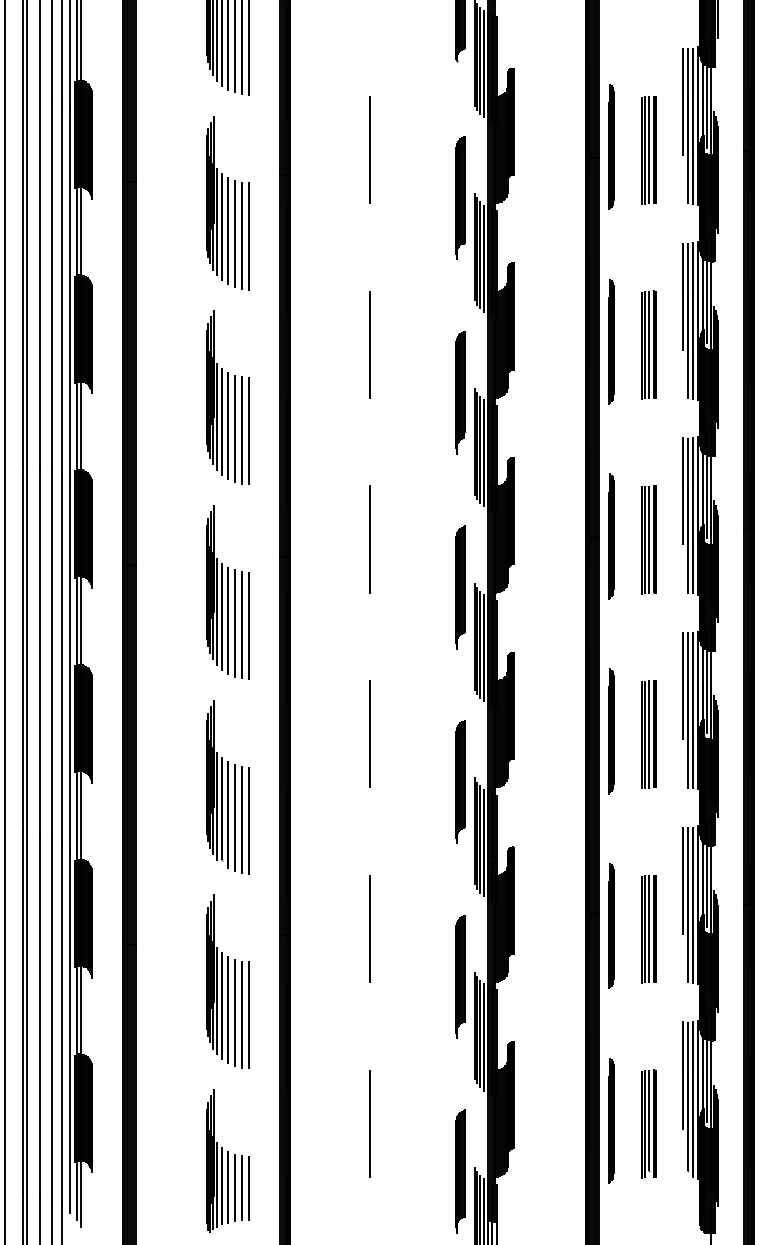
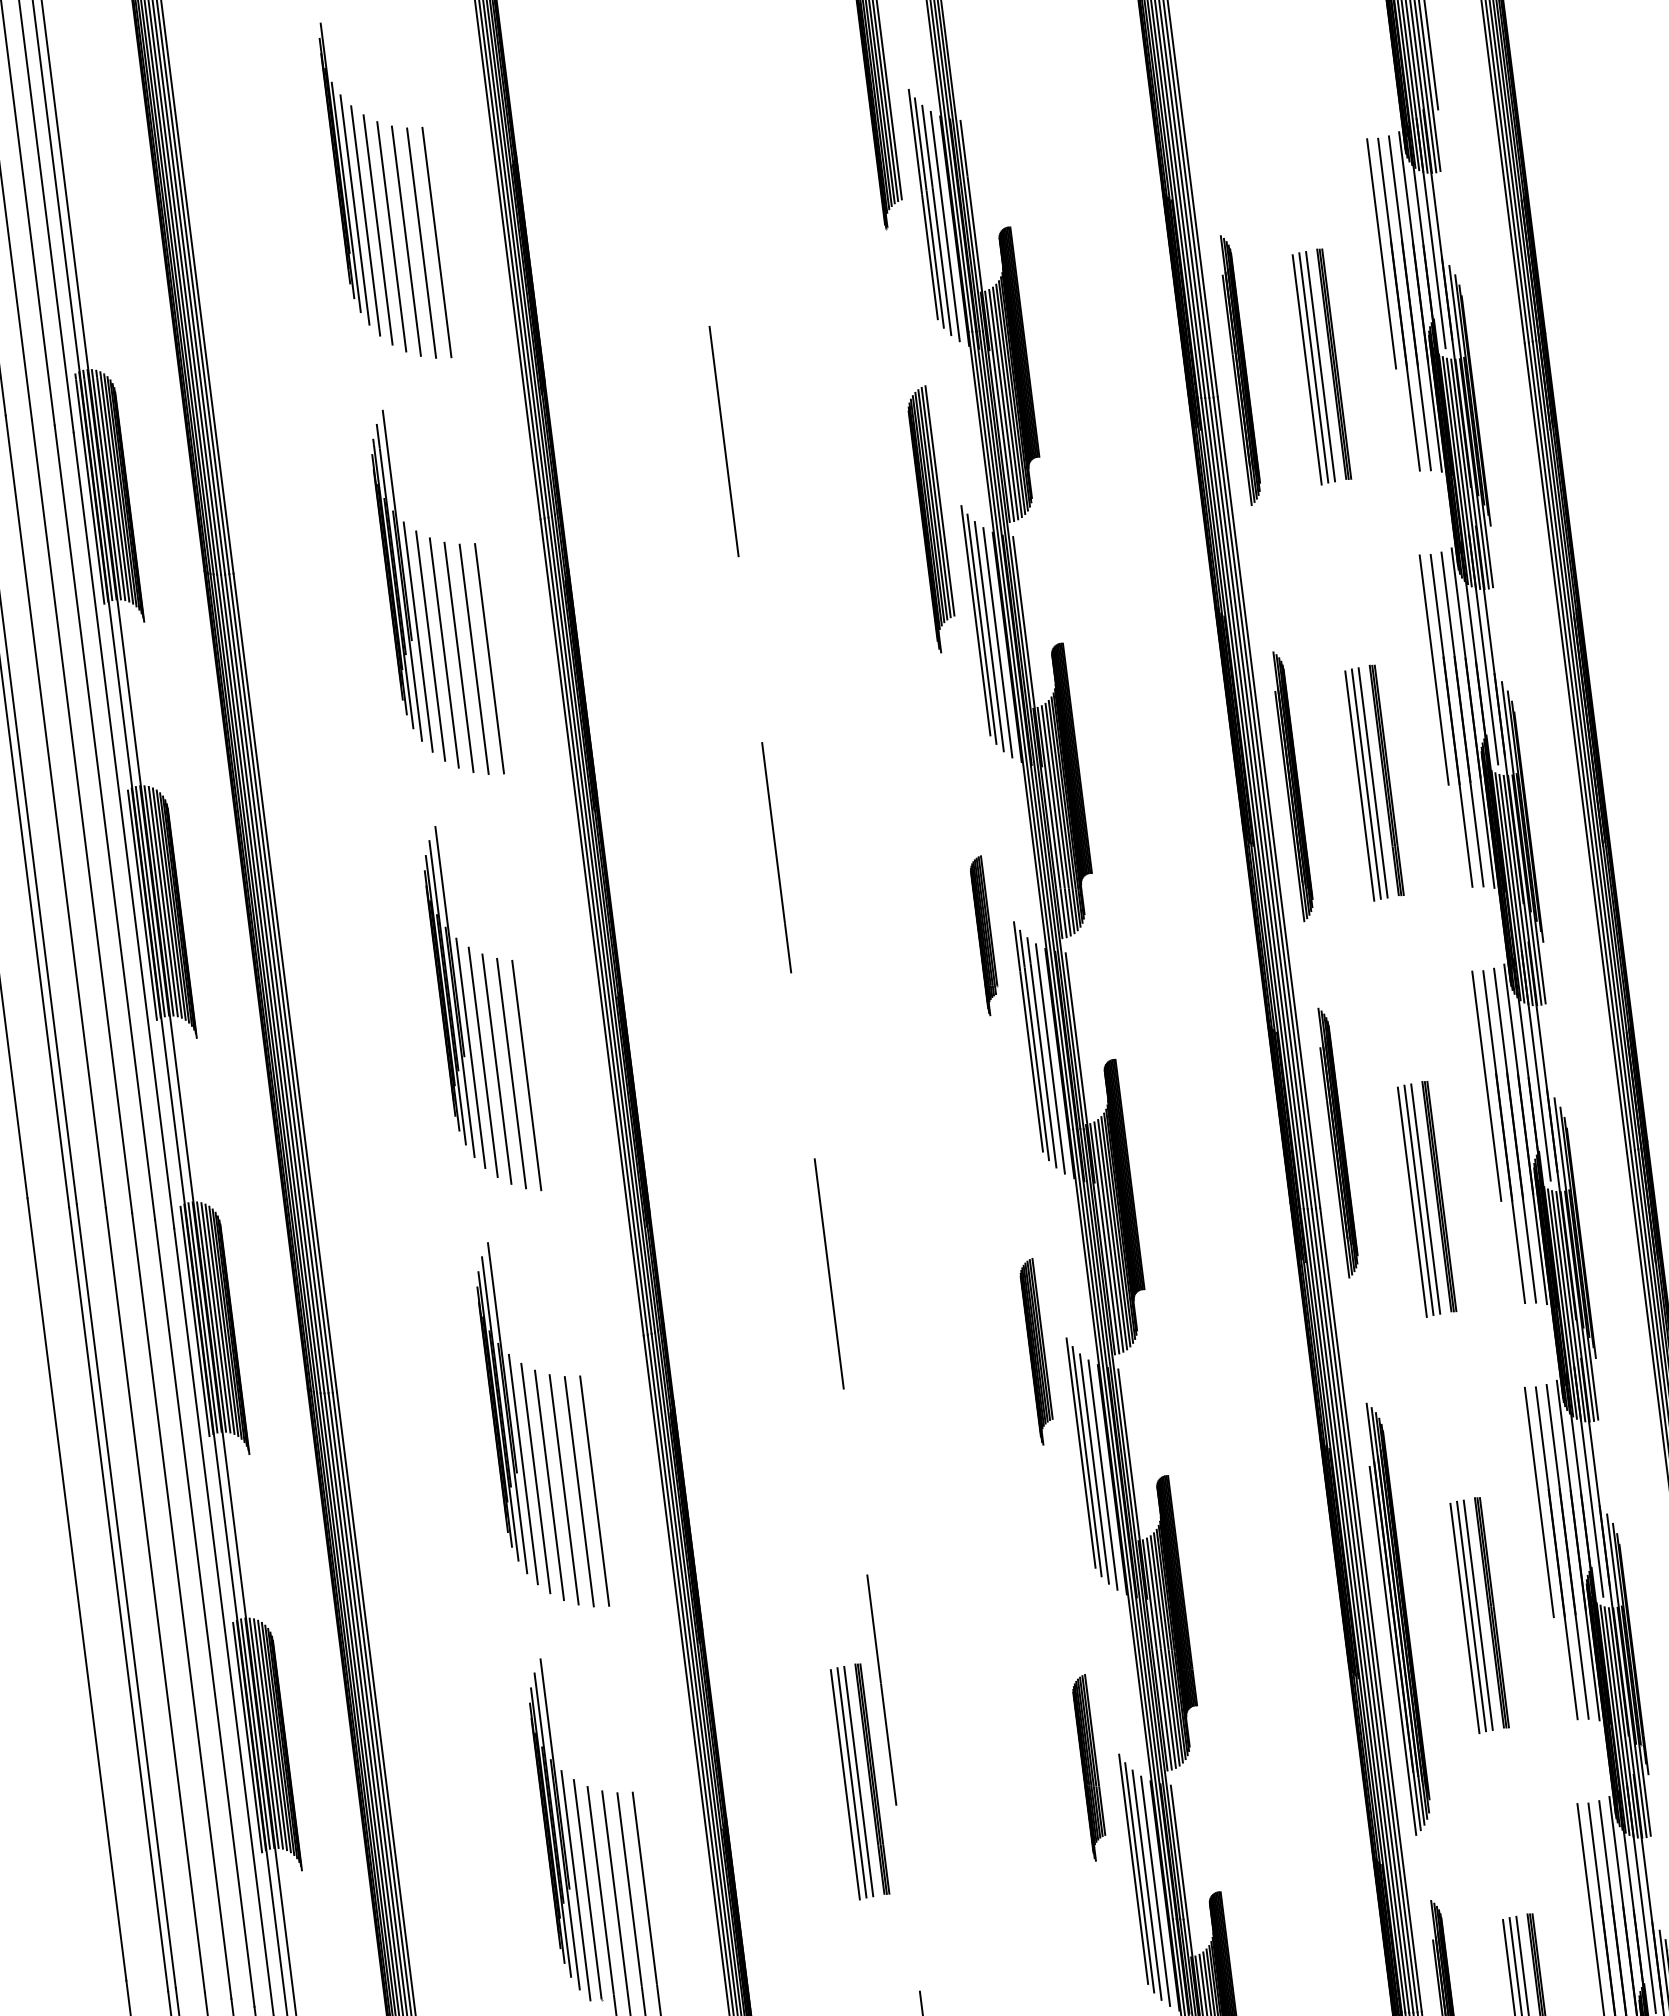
part: (460, 392) -> (984, 935), size x0.6
line: (248, 431) -> (541, 1075), removed
part: (611, 536) -> (1338, 1142), moved
part: (460, 587) -> (1036, 1351), size x0.7
part: (611, 731) -> (1398, 1618), size x1.6
part: (353, 774) -> (858, 1780), added
part: (460, 781) -> (1089, 1766), size x0.7

